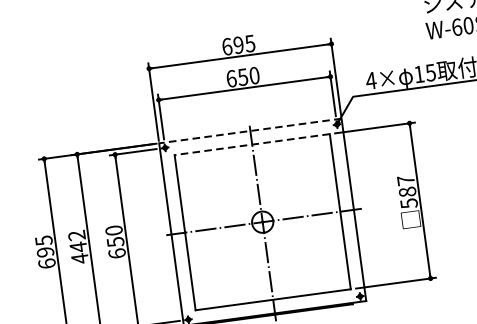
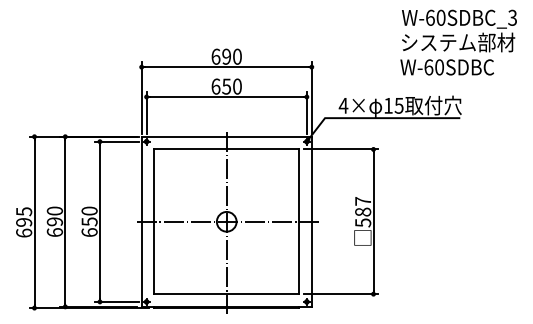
text: (249, 43) -> (236, 56), 695 -> 690
line: (250, 130) -> (226, 136), dashed -> solid
line: (251, 144) -> (226, 149), dashed -> solid
text: (77, 246) -> (54, 221), 442 -> 690

